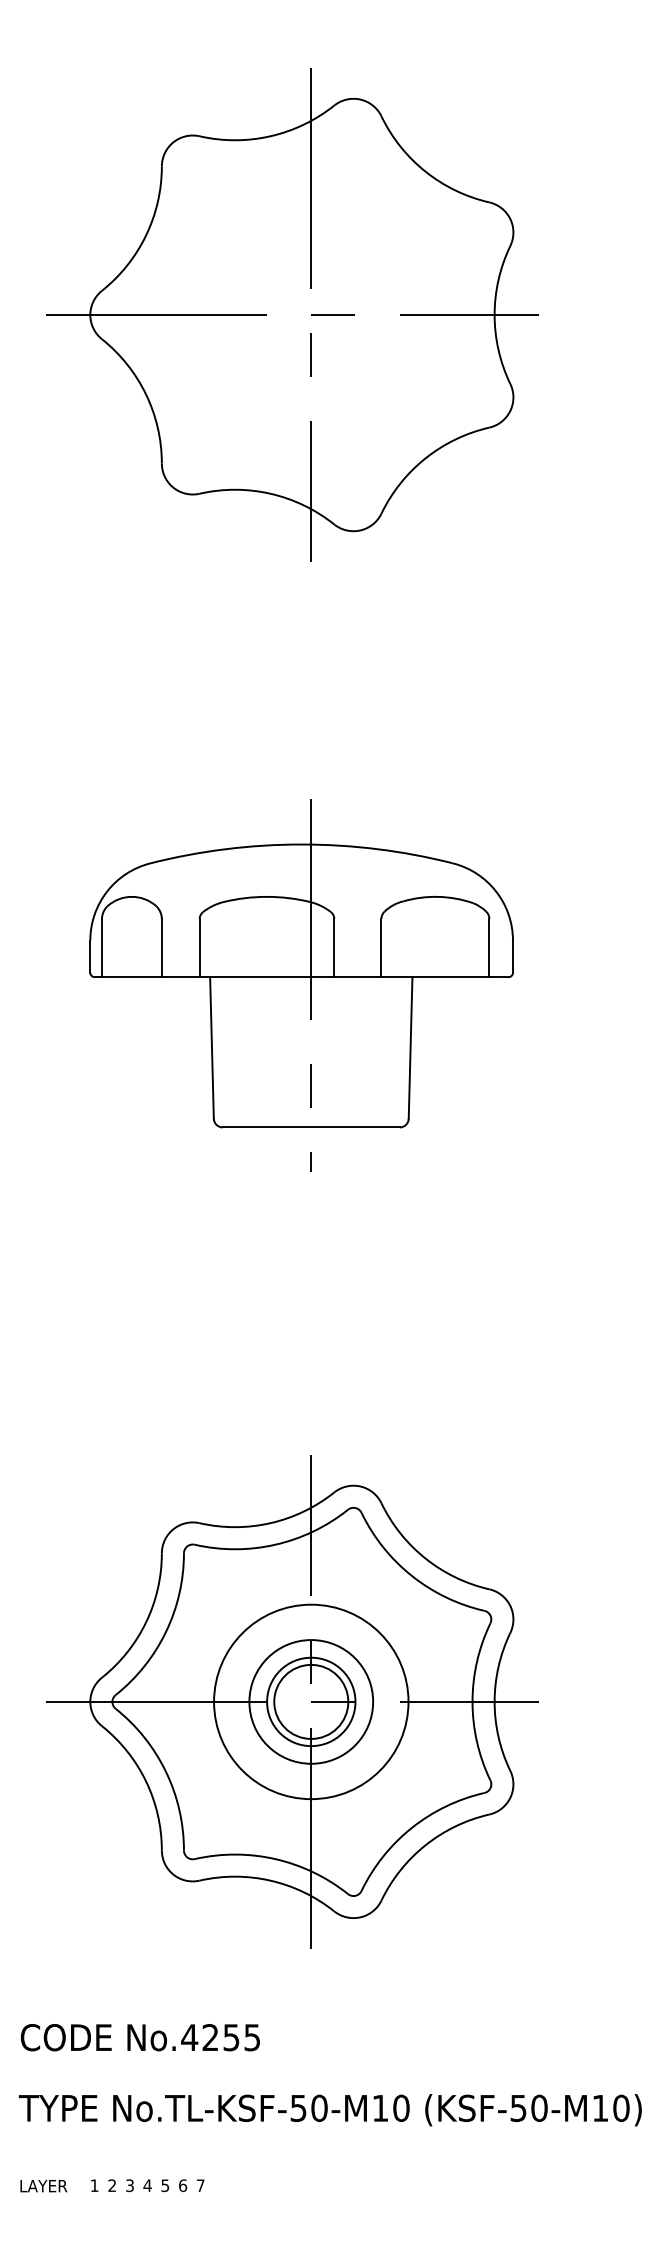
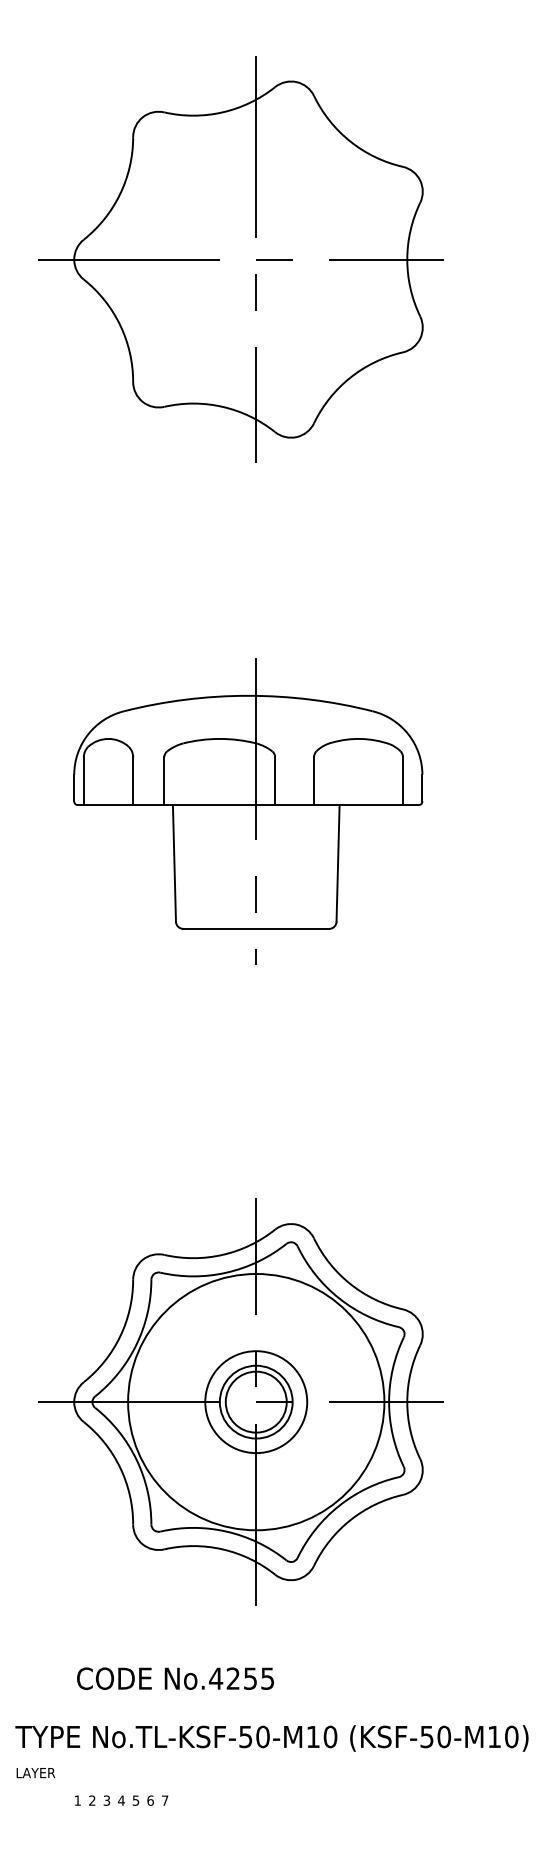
circle: (311, 1702) -> (256, 1402), size x1.6
text: (140, 2037) -> (175, 1678), moved
text: (43, 2186) -> (35, 1773), moved

